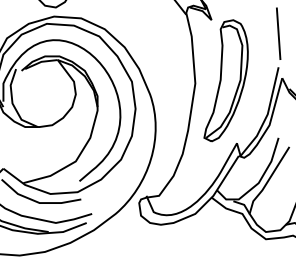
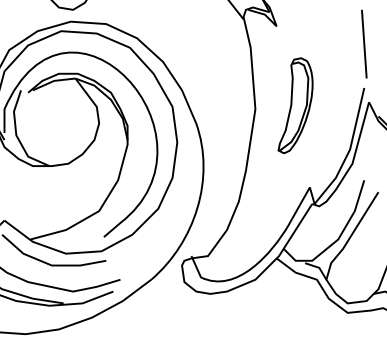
part: (225, 80) -> (294, 105), size x0.6

